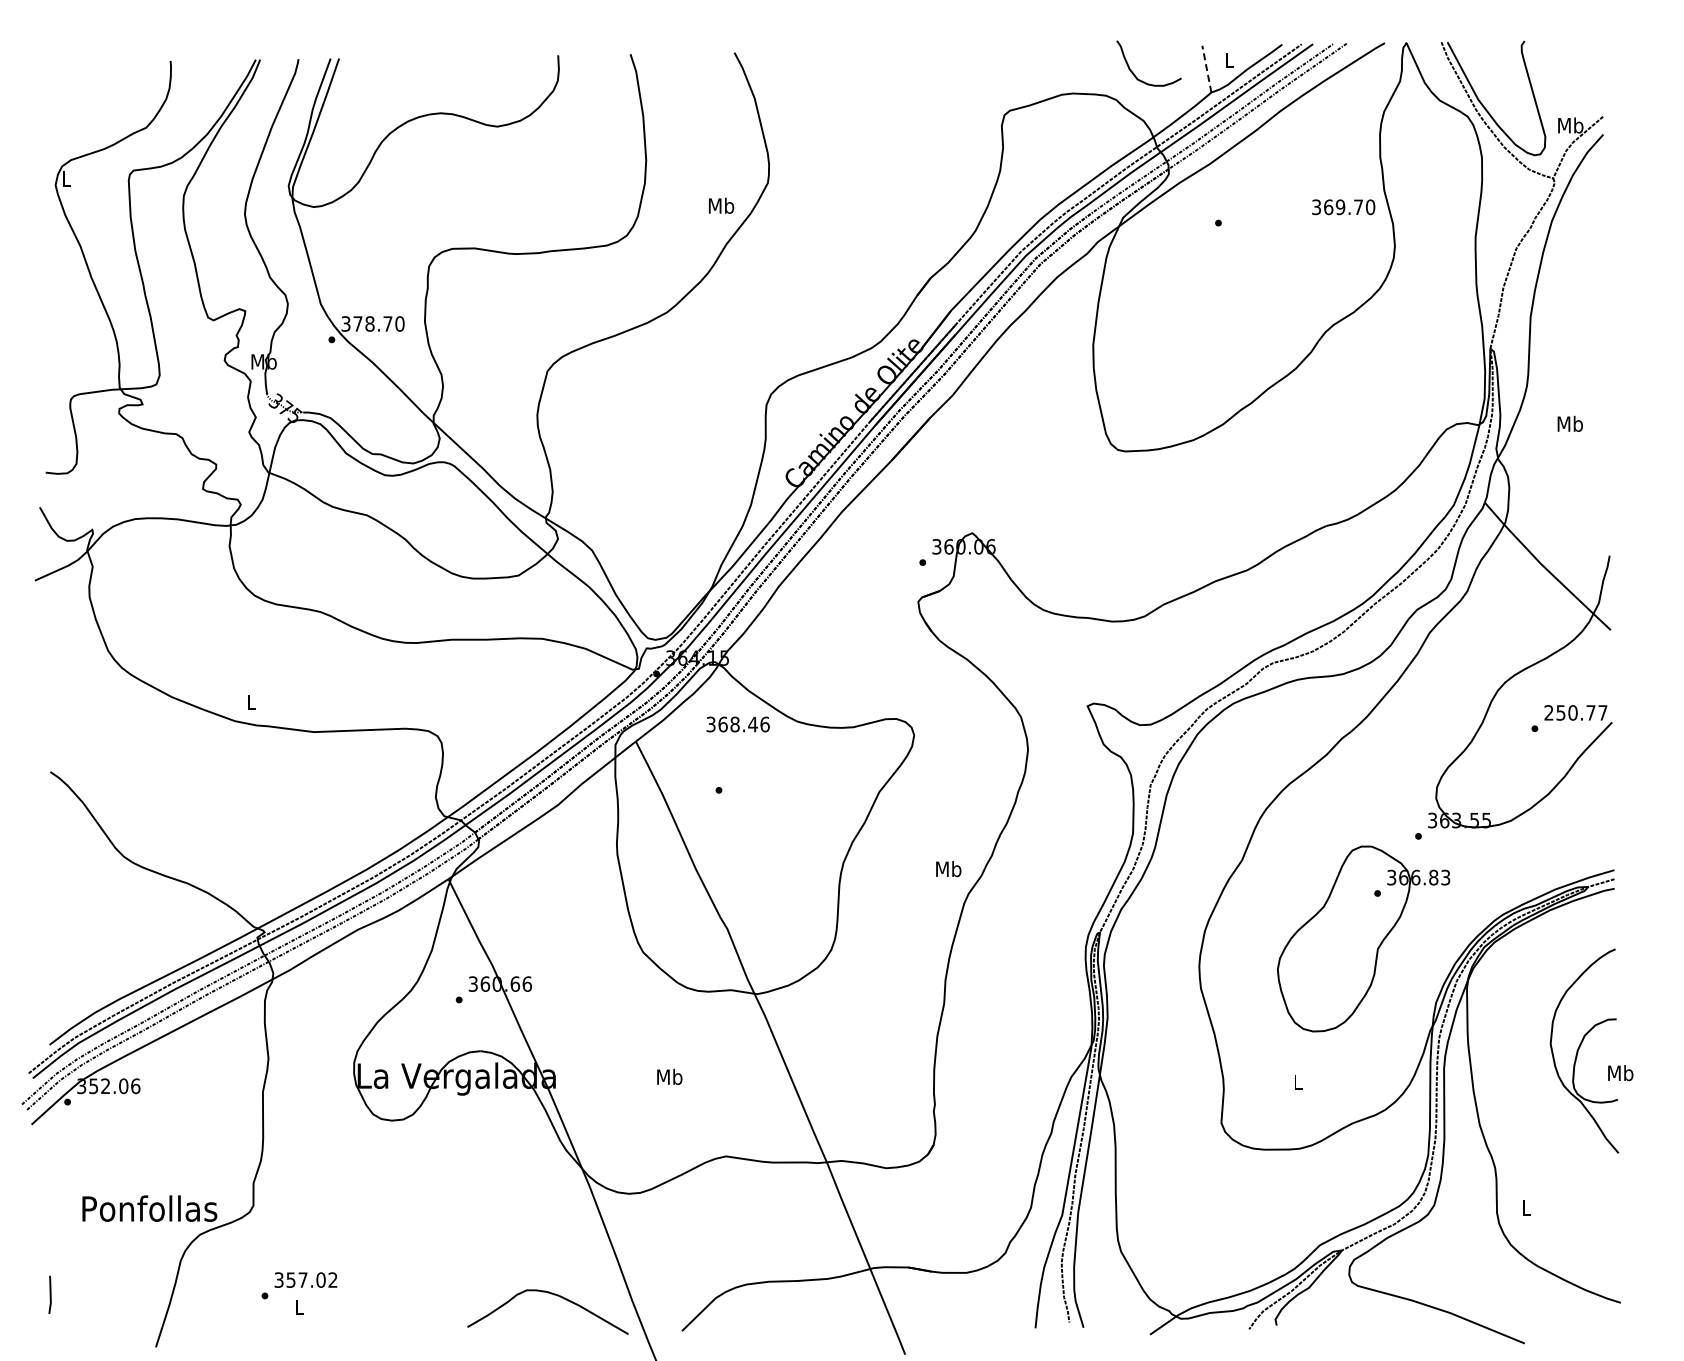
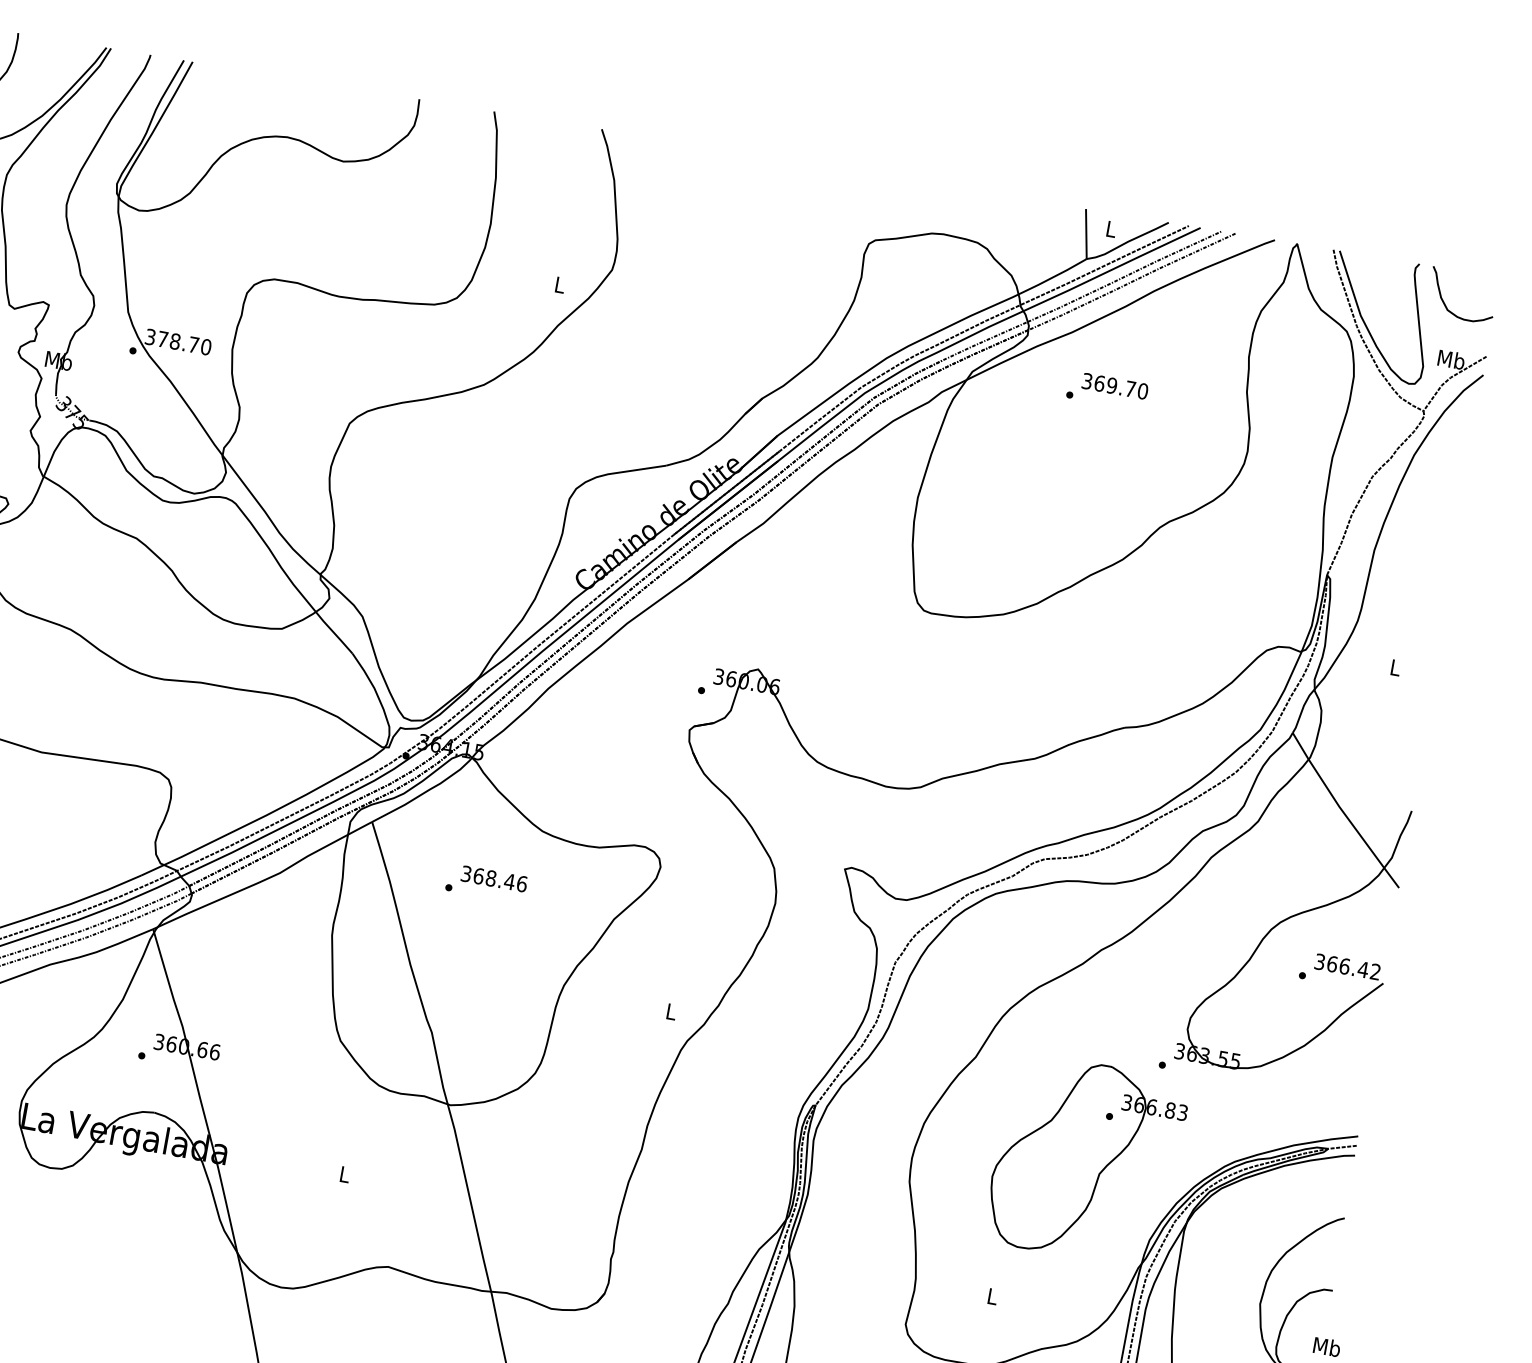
line: (1206, 69) -> (1085, 234), dashed -> solid
curve: (1134, 73) -> (1445, 303), moved
text: (721, 205) -> (560, 284), Mb -> L
text: (1343, 207) -> (1115, 386), moved
text: (1569, 423) -> (1394, 667), Mb -> L
text: (1575, 712) -> (1347, 966), 250.77 -> 366.42
text: (737, 724) -> (493, 878), moved
text: (948, 869) -> (671, 1012), Mb -> L
text: (669, 1076) -> (344, 1173), Mb -> L

